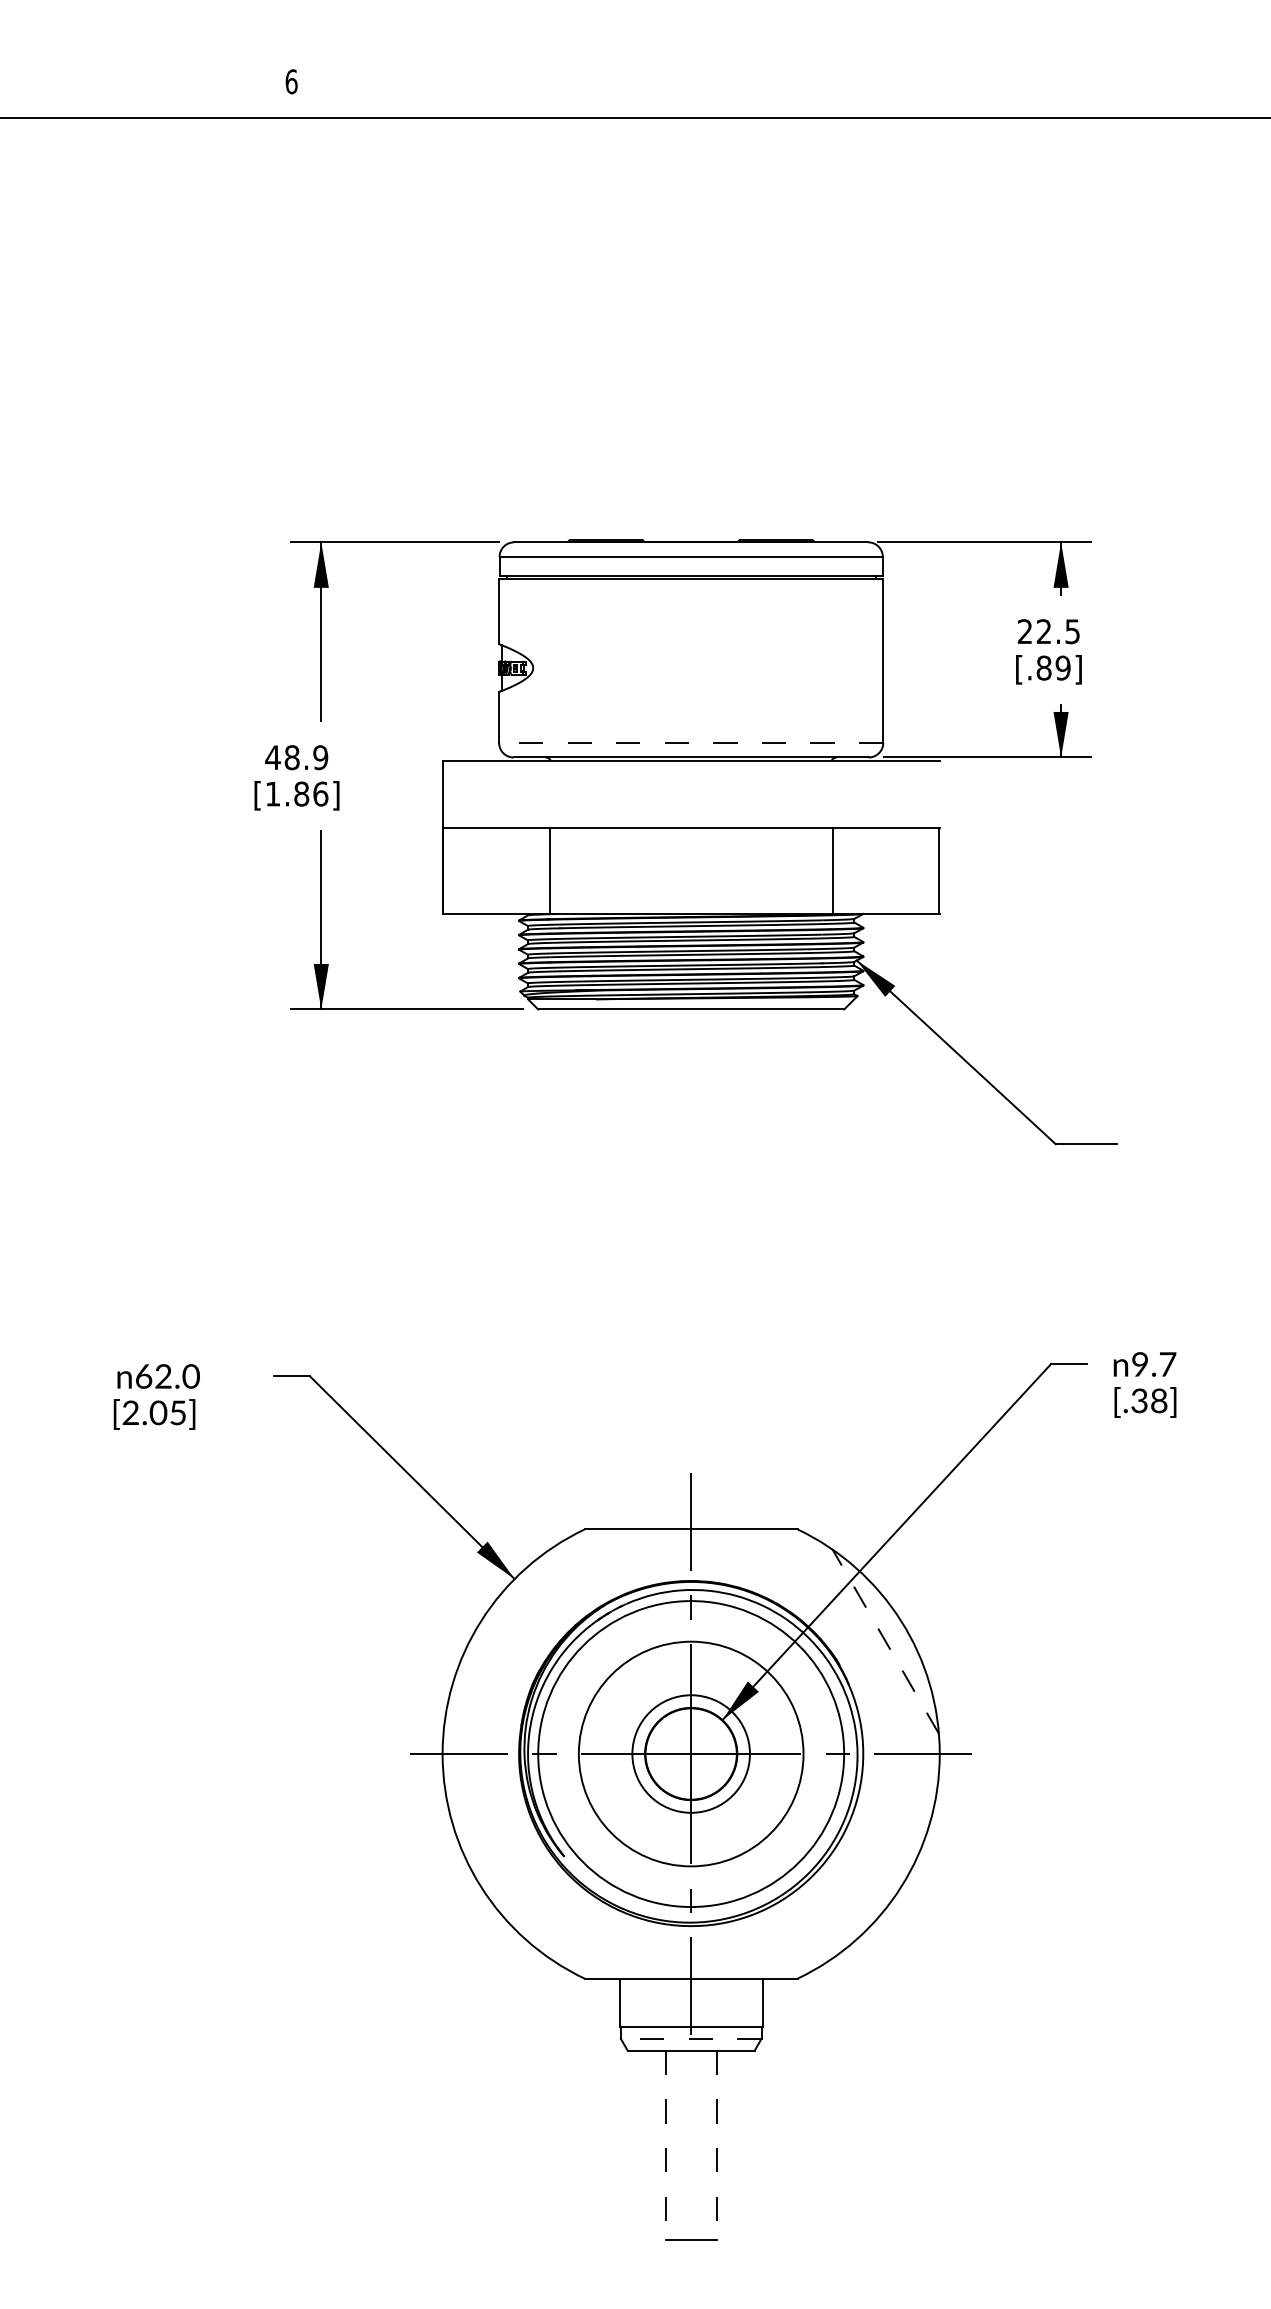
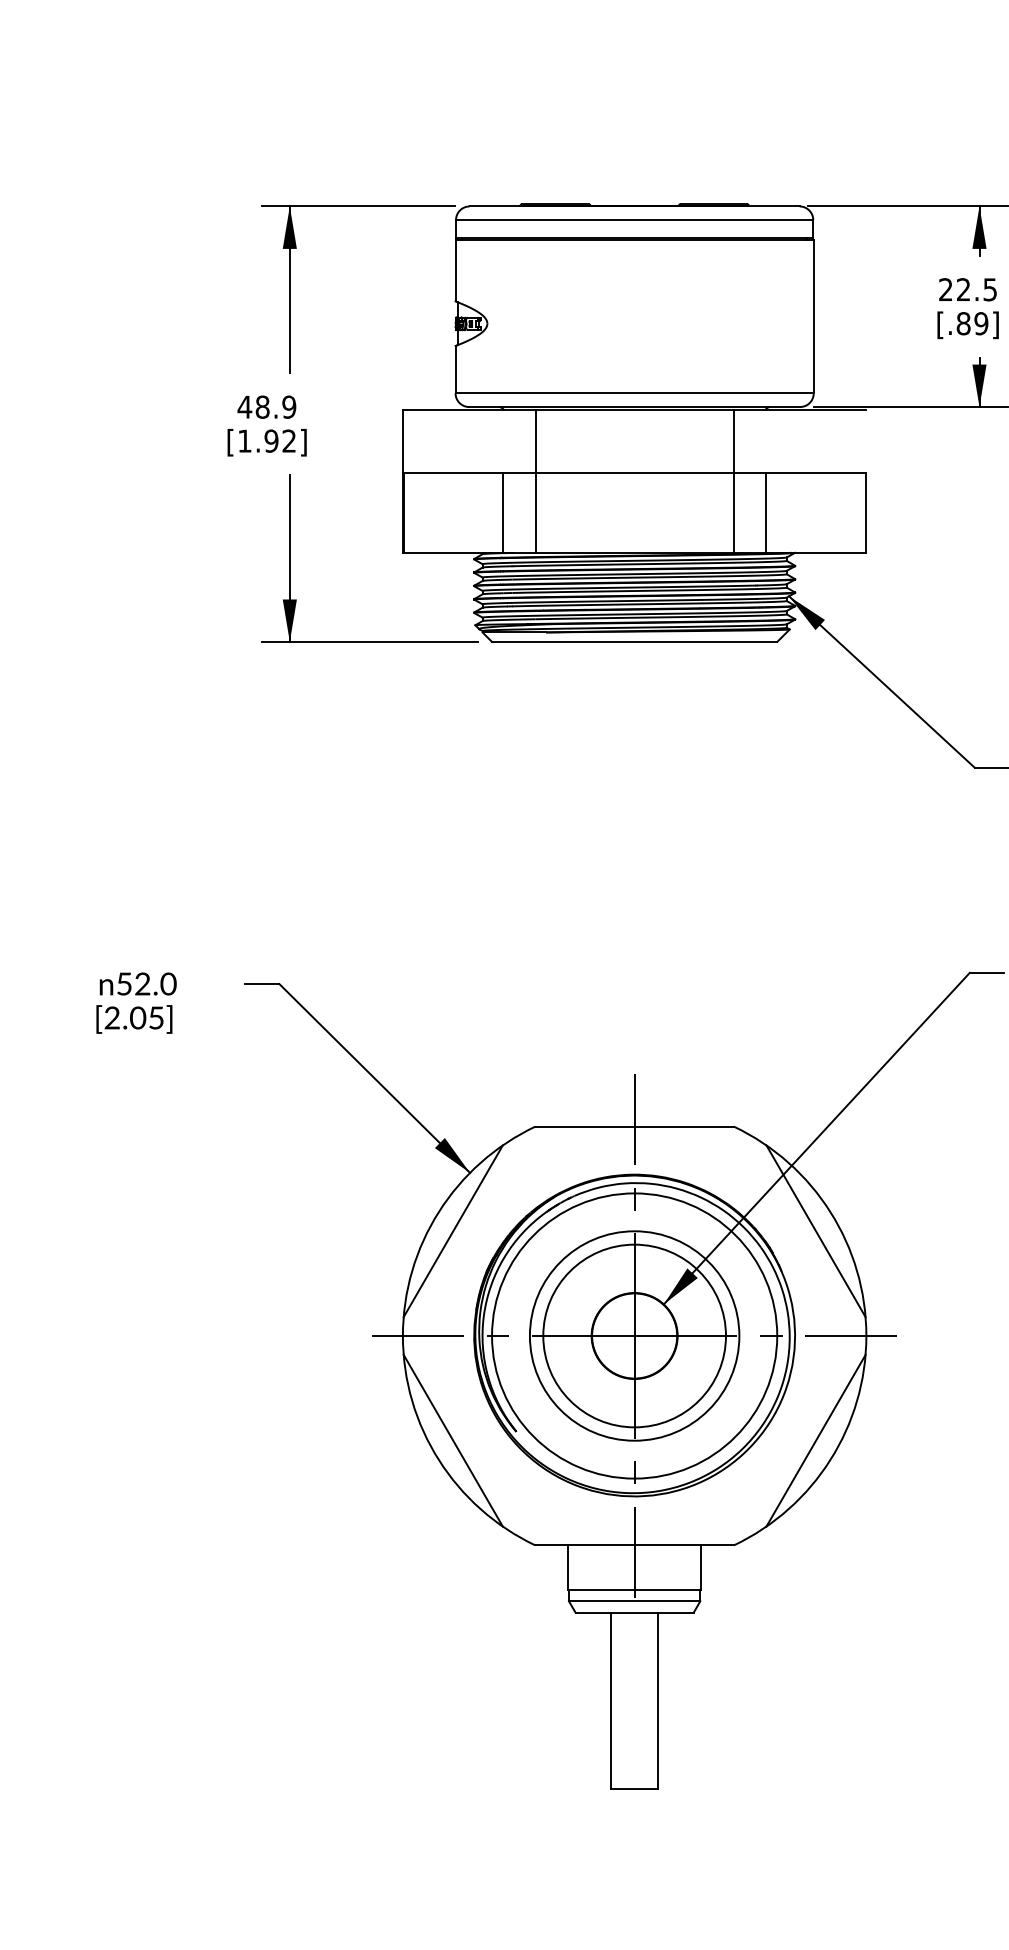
line: (690, 742) -> (634, 393), dashed -> solid
text: (311, 793) -> (280, 440), [1.86] -> [1.92]
line: (584, 836) -> (535, 480), added
line: (797, 836) -> (733, 480), added
text: (144, 1376) -> (125, 984), 62.0 -> 52.0
line: (496, 1641) -> (453, 1231), added
line: (885, 1641) -> (815, 1231), dashed -> solid
circle: (691, 1754) -> (634, 1336), size x1.67
line: (496, 1866) -> (453, 1440), added
line: (885, 1866) -> (815, 1440), added
line: (690, 2038) -> (634, 1601), dashed -> solid
line: (665, 2145) -> (610, 1700), dashed -> solid
line: (716, 2145) -> (658, 1700), dashed -> solid

